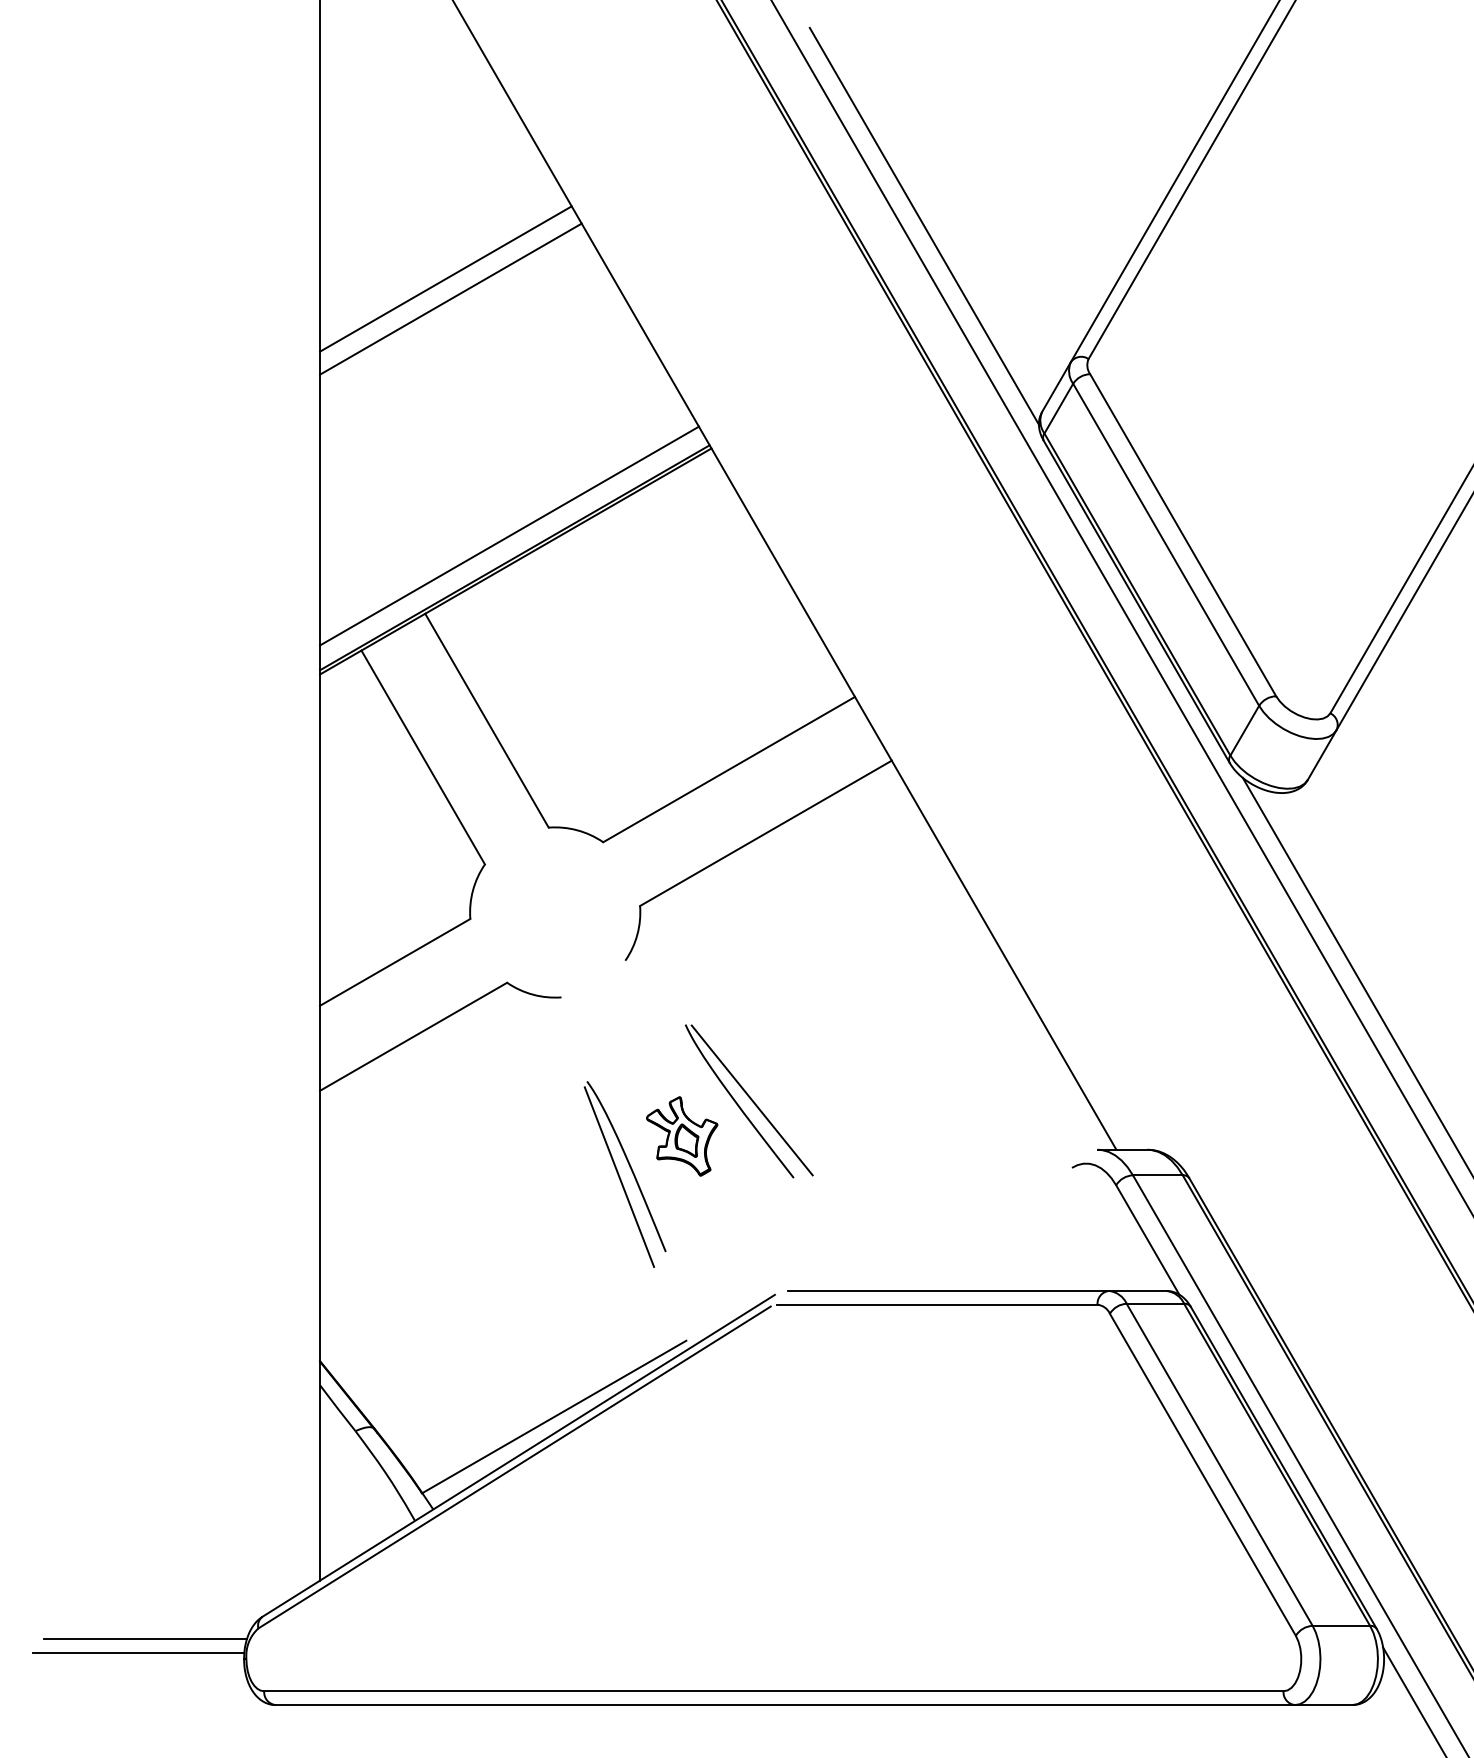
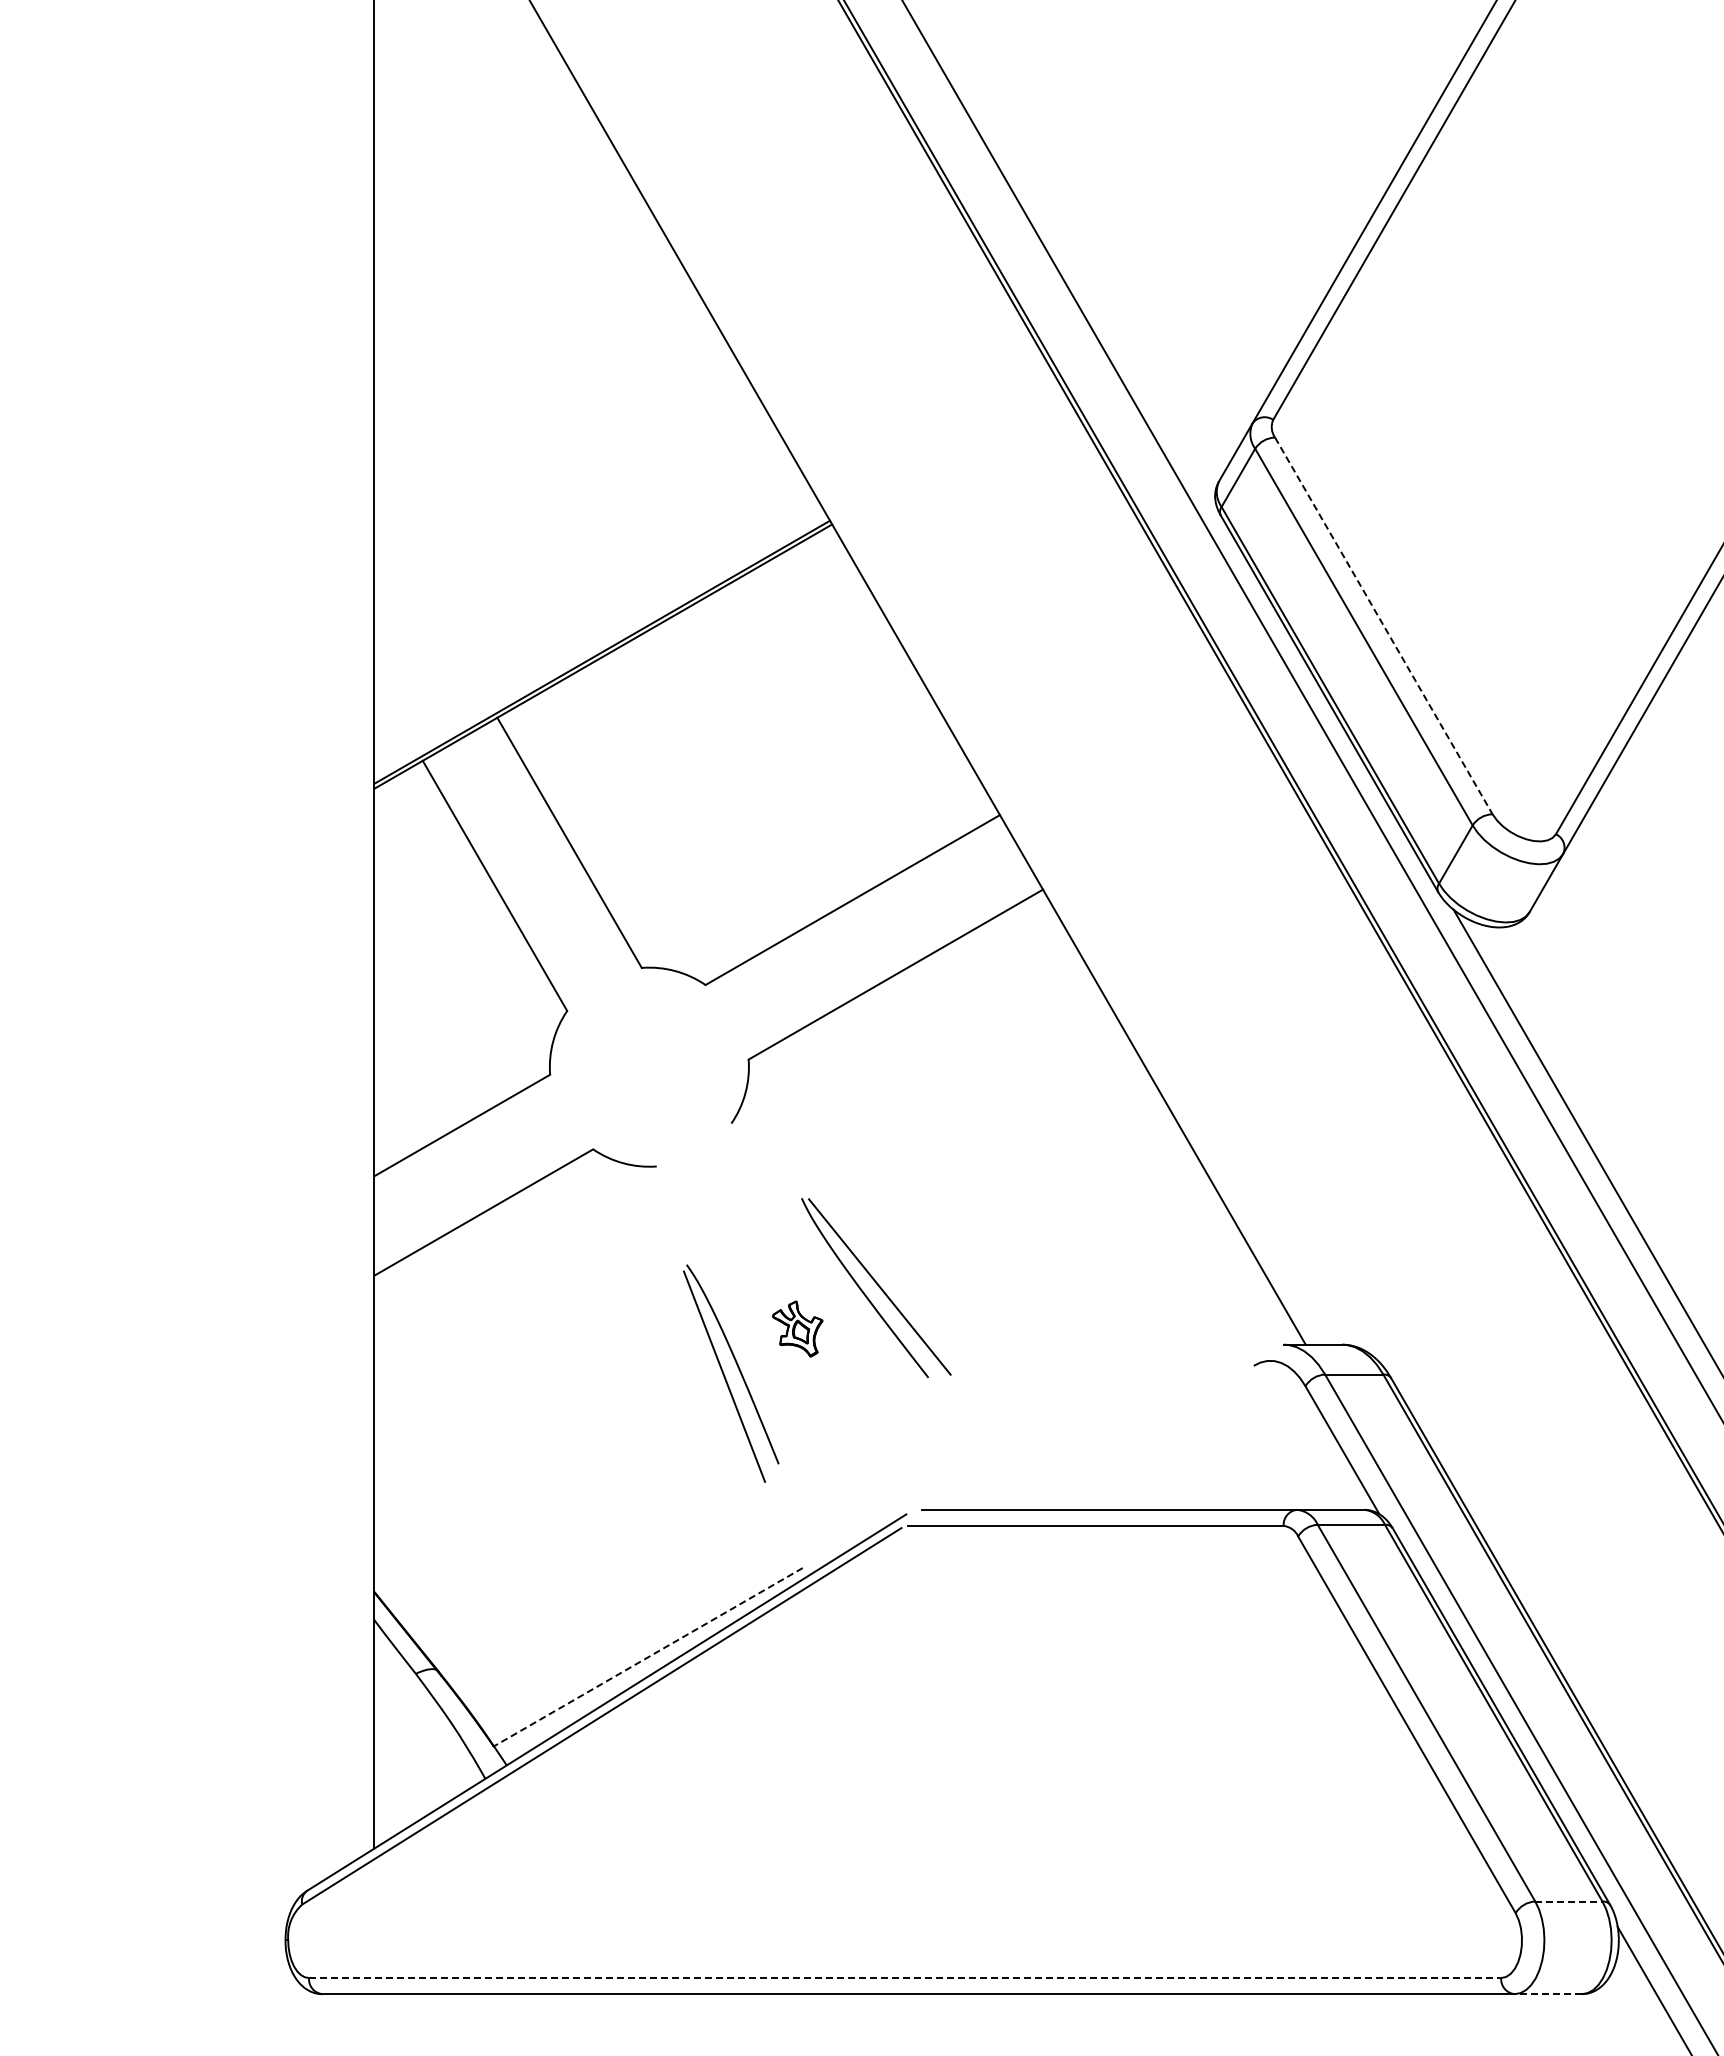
line: (924, 226) -> (1081, 264), removed
line: (445, 279) -> (521, 326), removed
line: (451, 298) -> (527, 349), removed
line: (509, 535) -> (595, 626), removed
line: (1183, 535) -> (1384, 626), solid -> dashed
part: (681, 1135) -> (797, 1328), size x0.6
line: (553, 1417) -> (647, 1657), solid -> dashed
line: (1341, 1625) -> (1568, 1901), solid -> dashed
line: (145, 1638) -> (170, 1916), removed
line: (138, 1652) -> (161, 1932), removed
line: (774, 1691) -> (905, 1978), solid -> dashed
line: (1323, 1705) -> (1548, 1994), solid -> dashed

